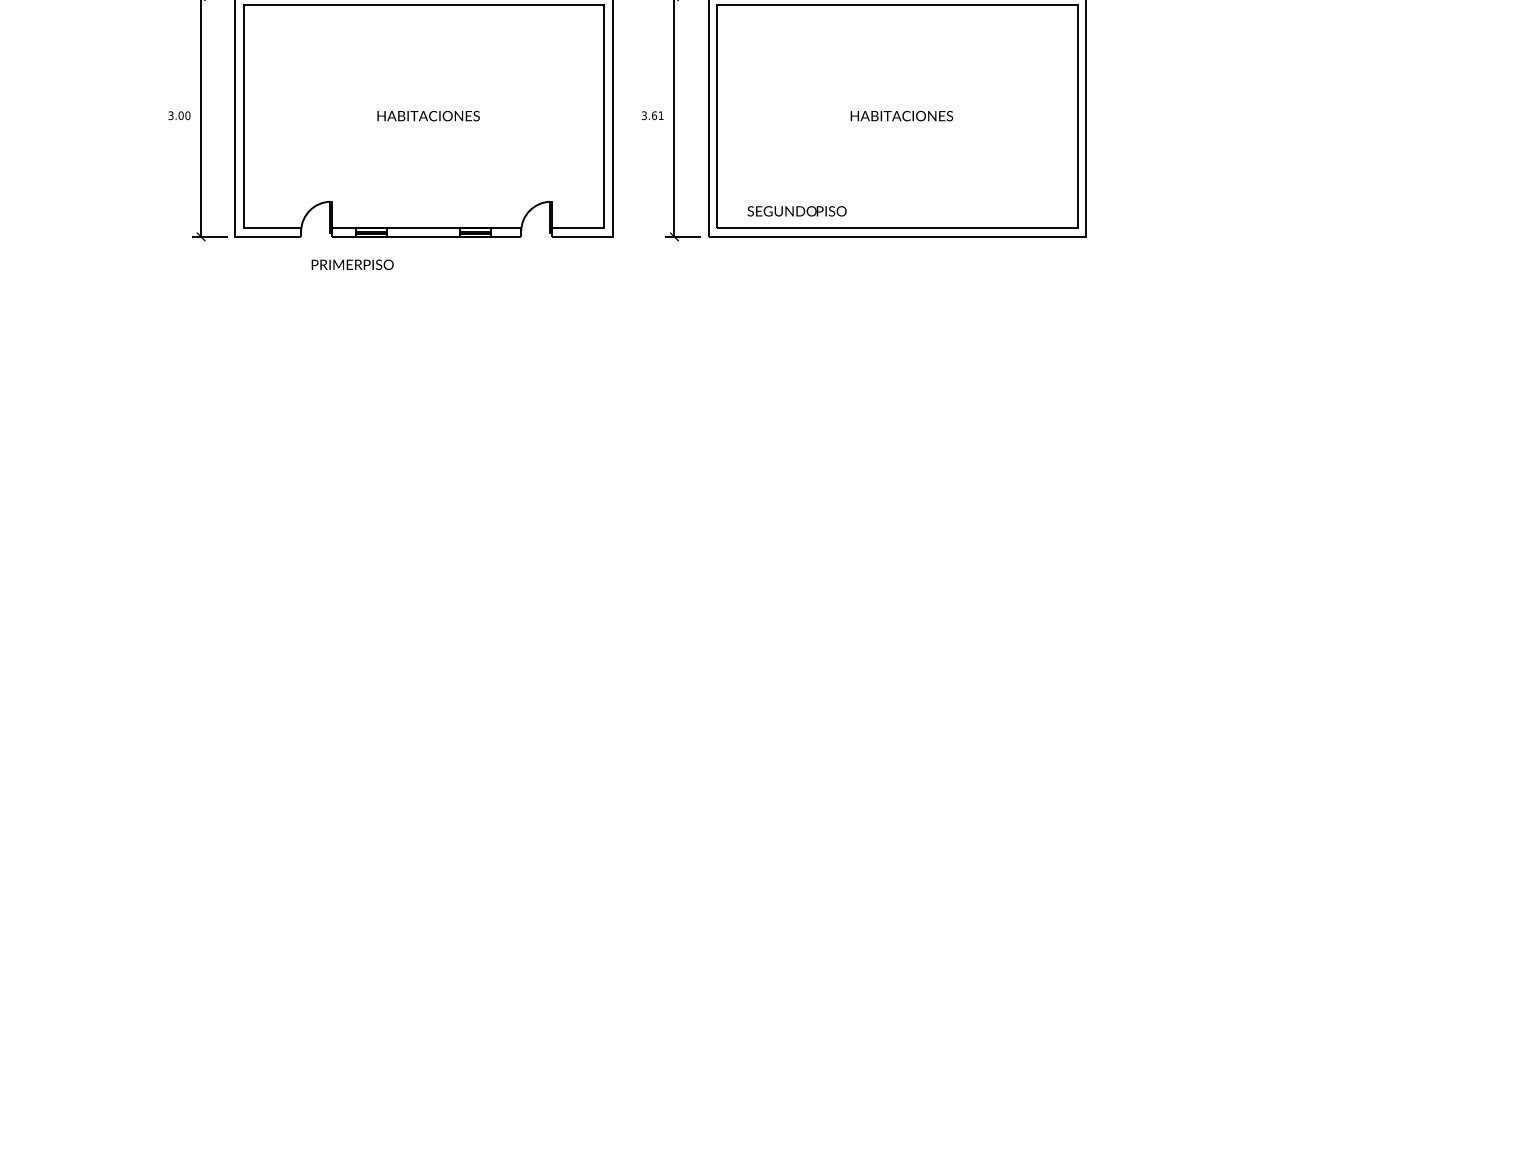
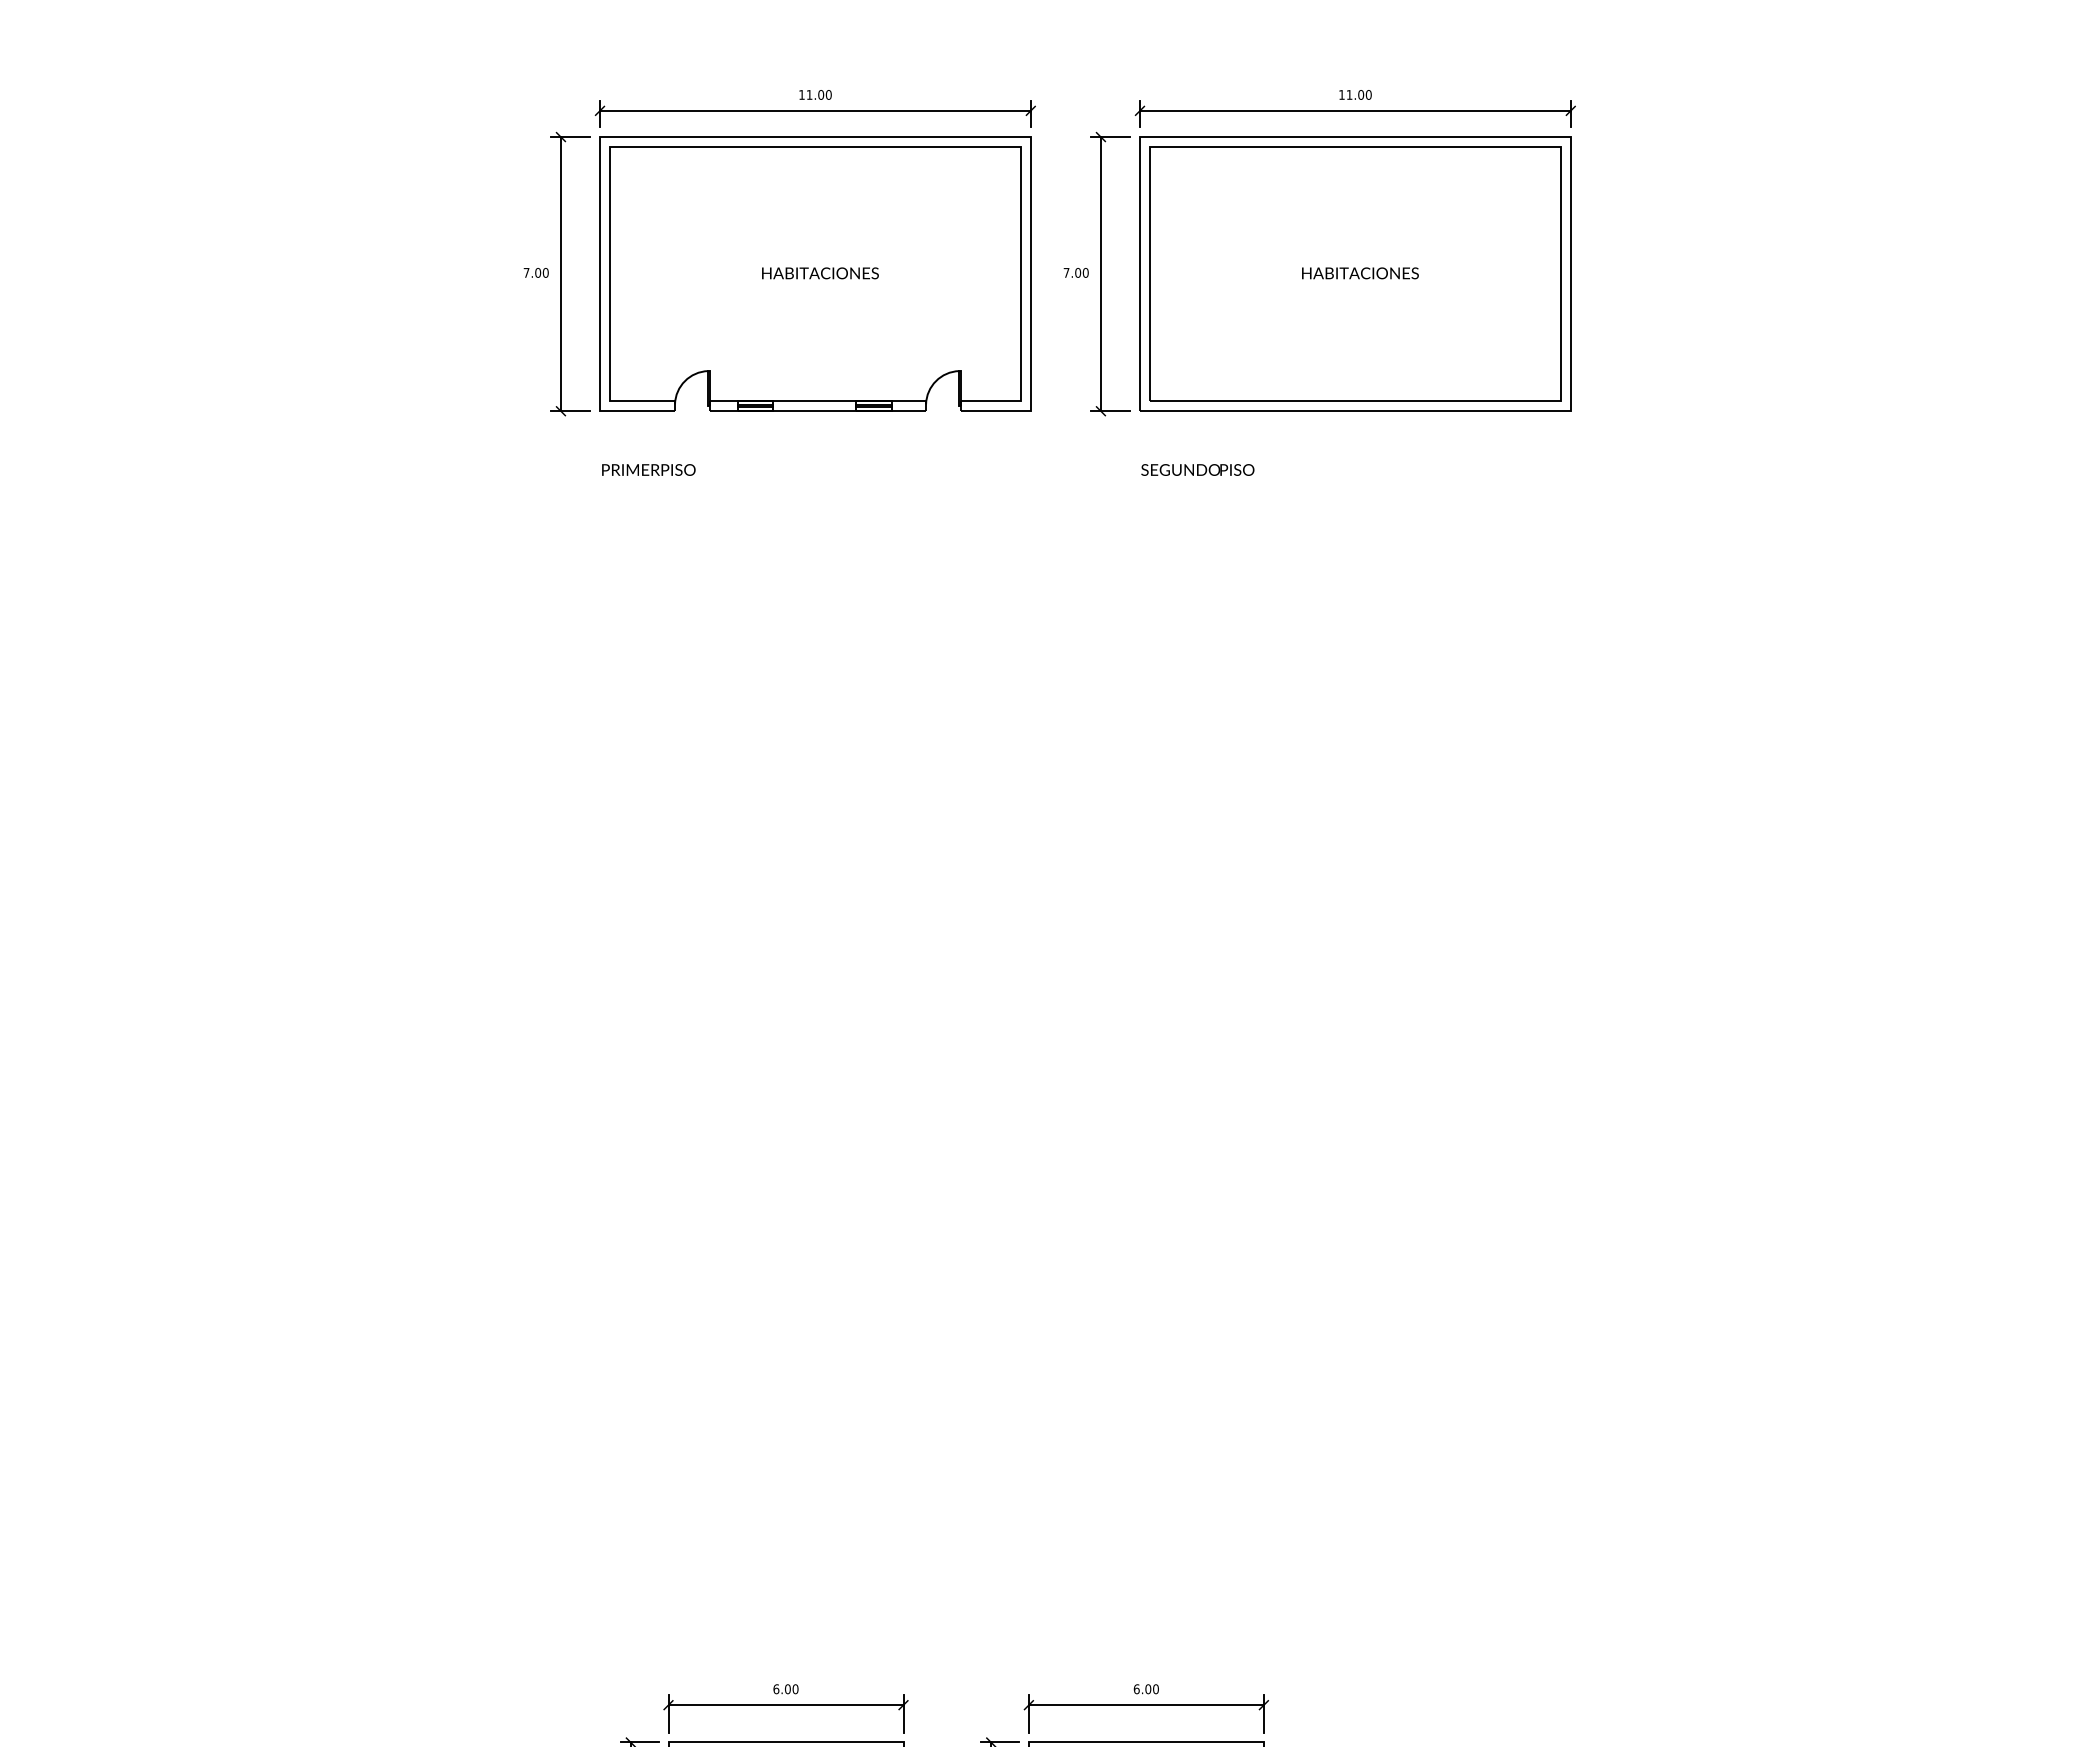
text: (170, 115) -> (526, 272), 3.00 -> 7.00
text: (652, 115) -> (1075, 272), 3.61 -> 7.00
text: (796, 210) -> (1197, 469), moved
text: (352, 264) -> (648, 469), moved

